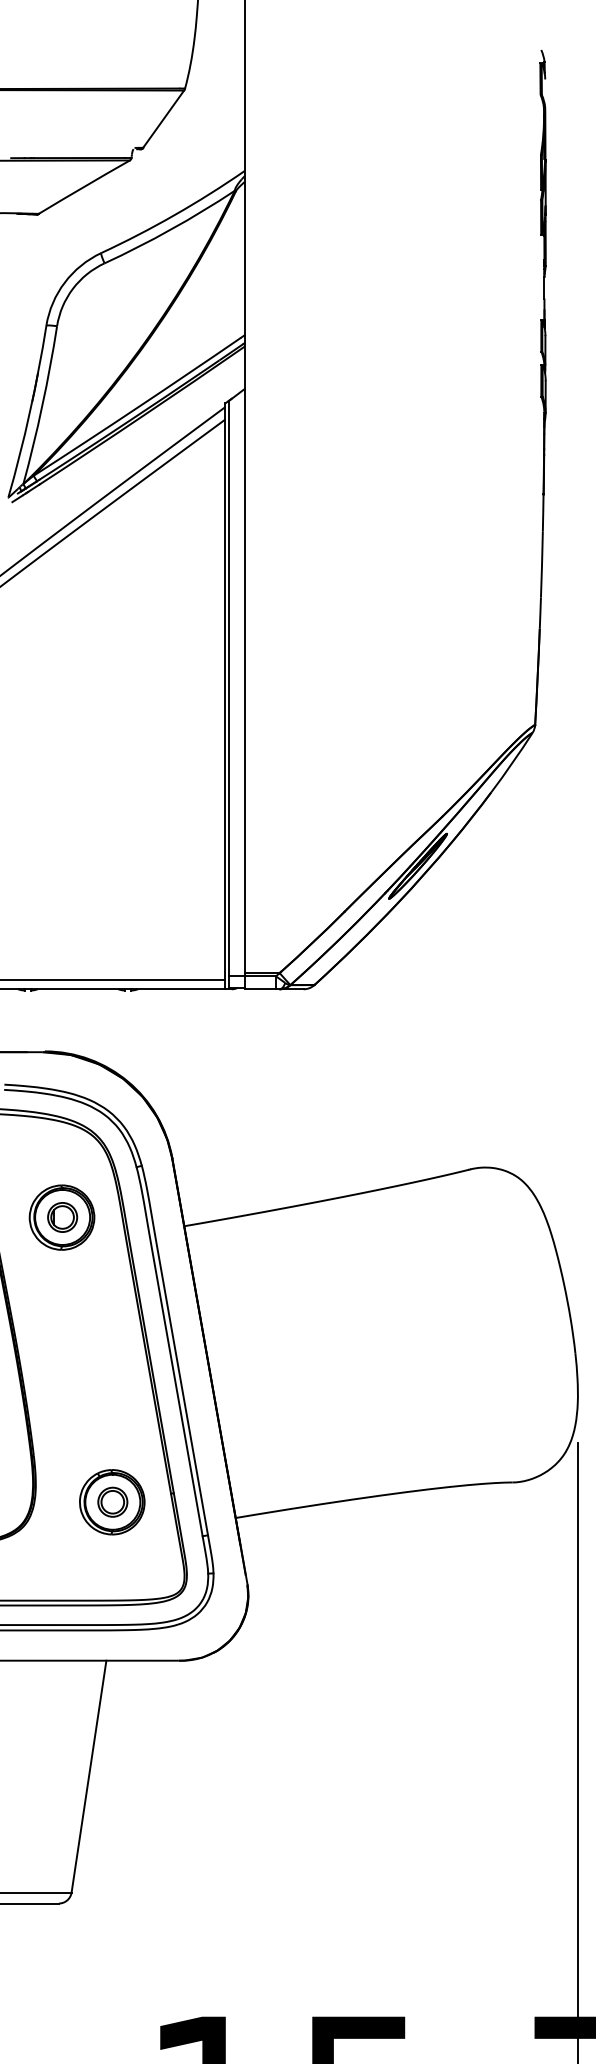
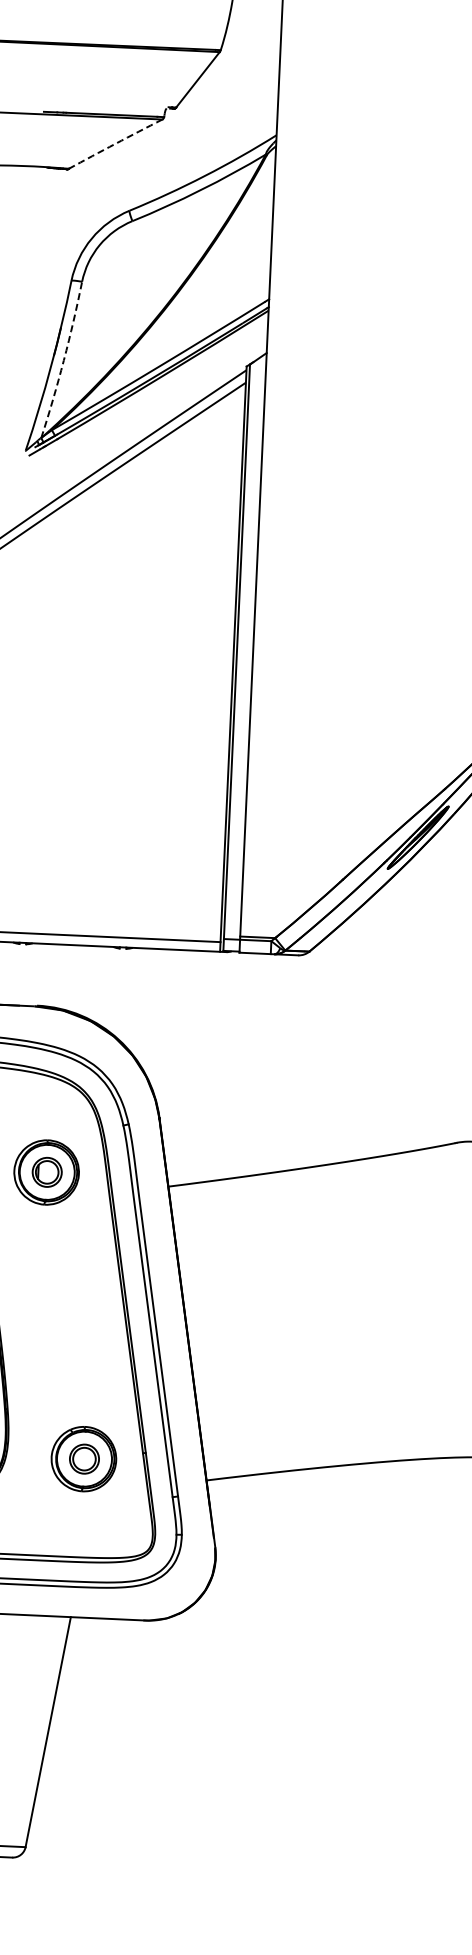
arc: (84, 186) -> (115, 143), solid -> dashed
arc: (42, 405) -> (63, 360), solid -> dashed

